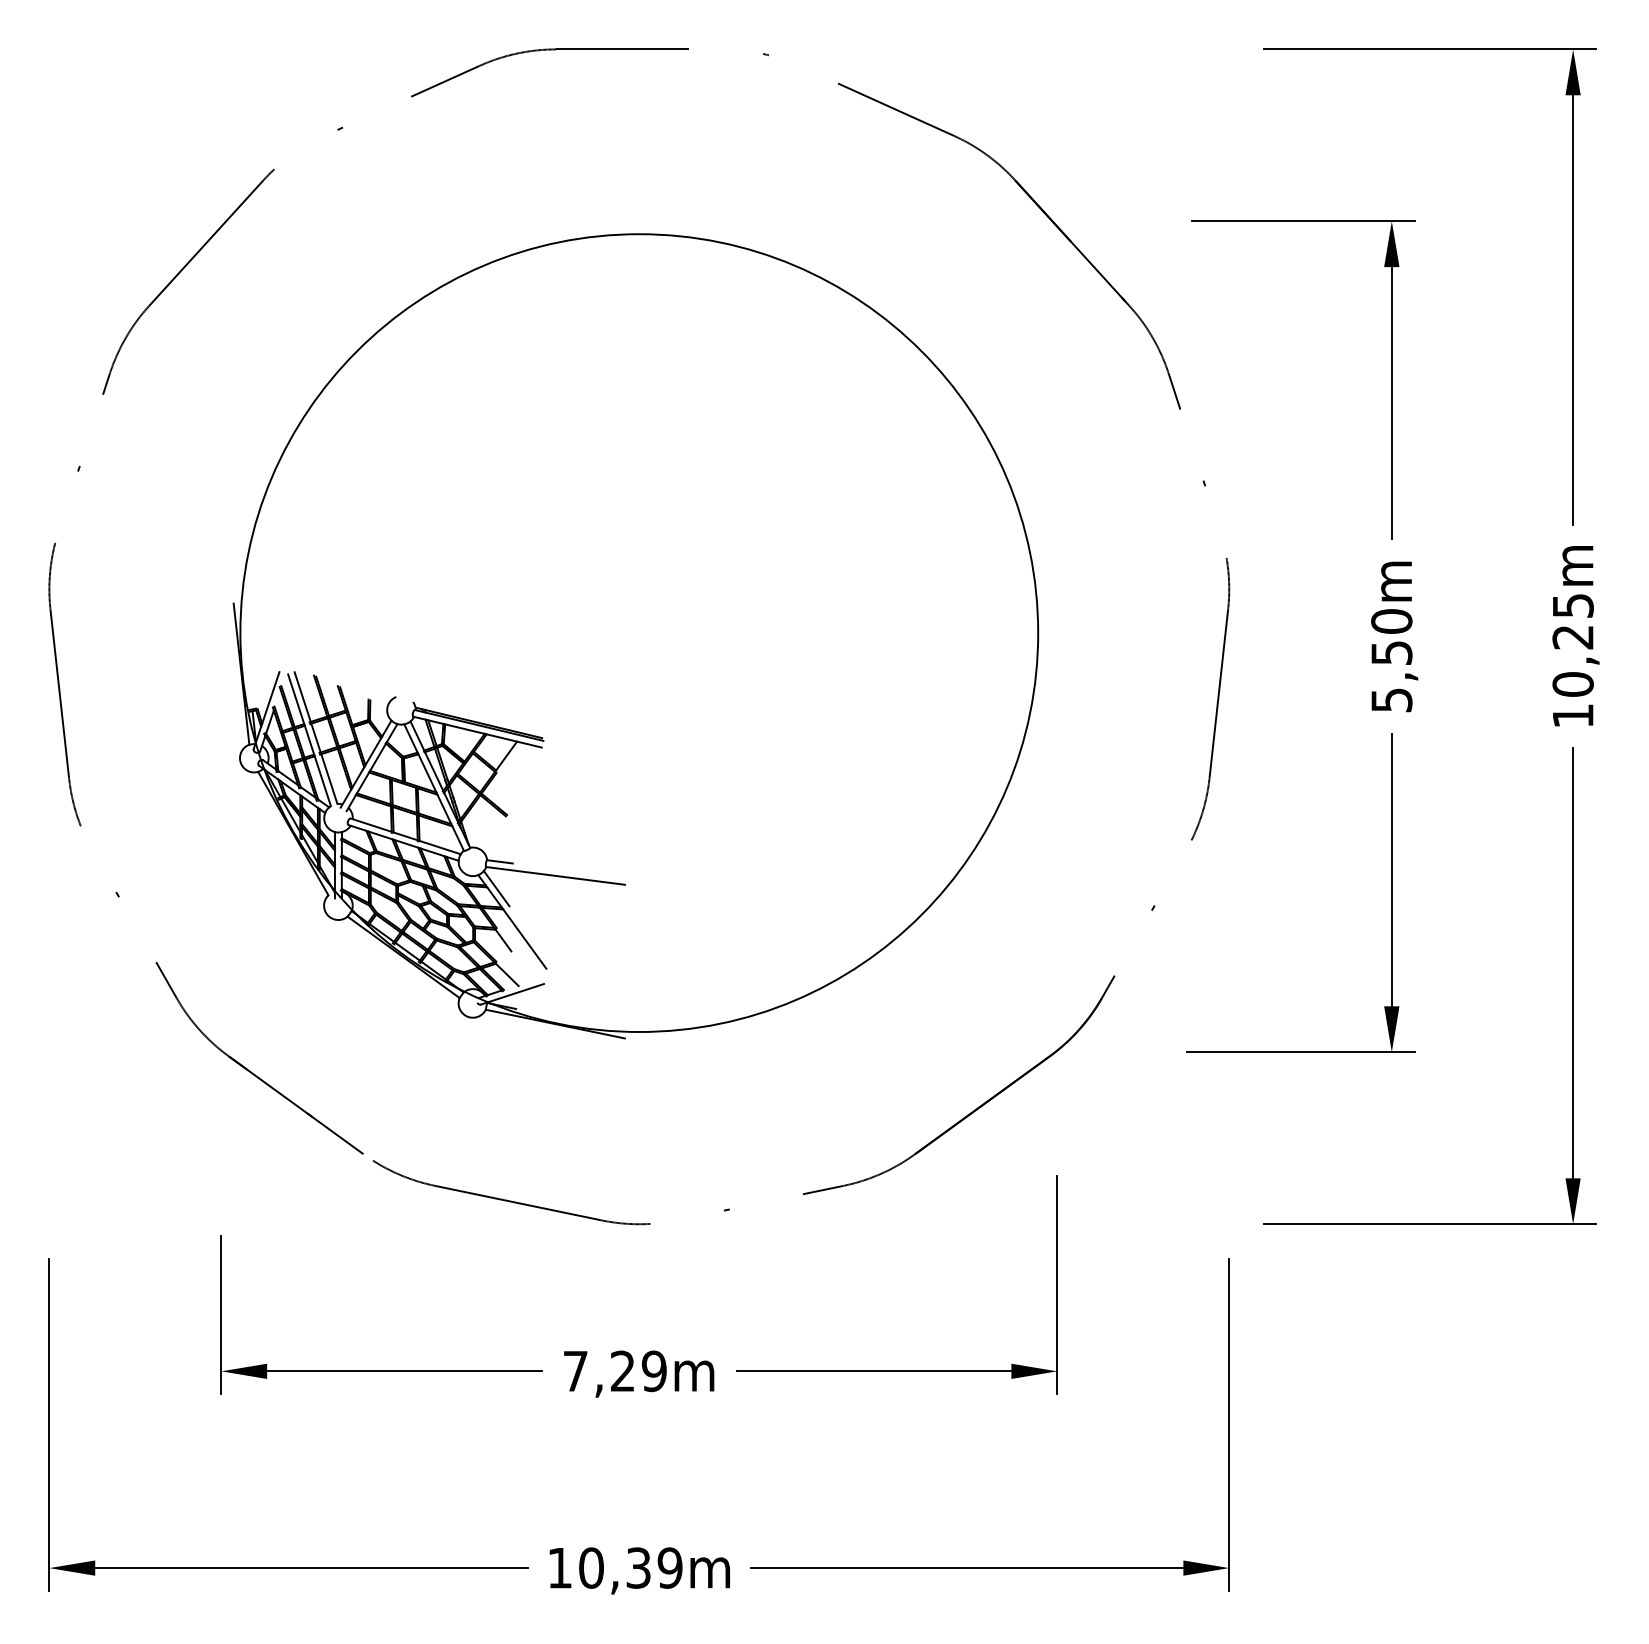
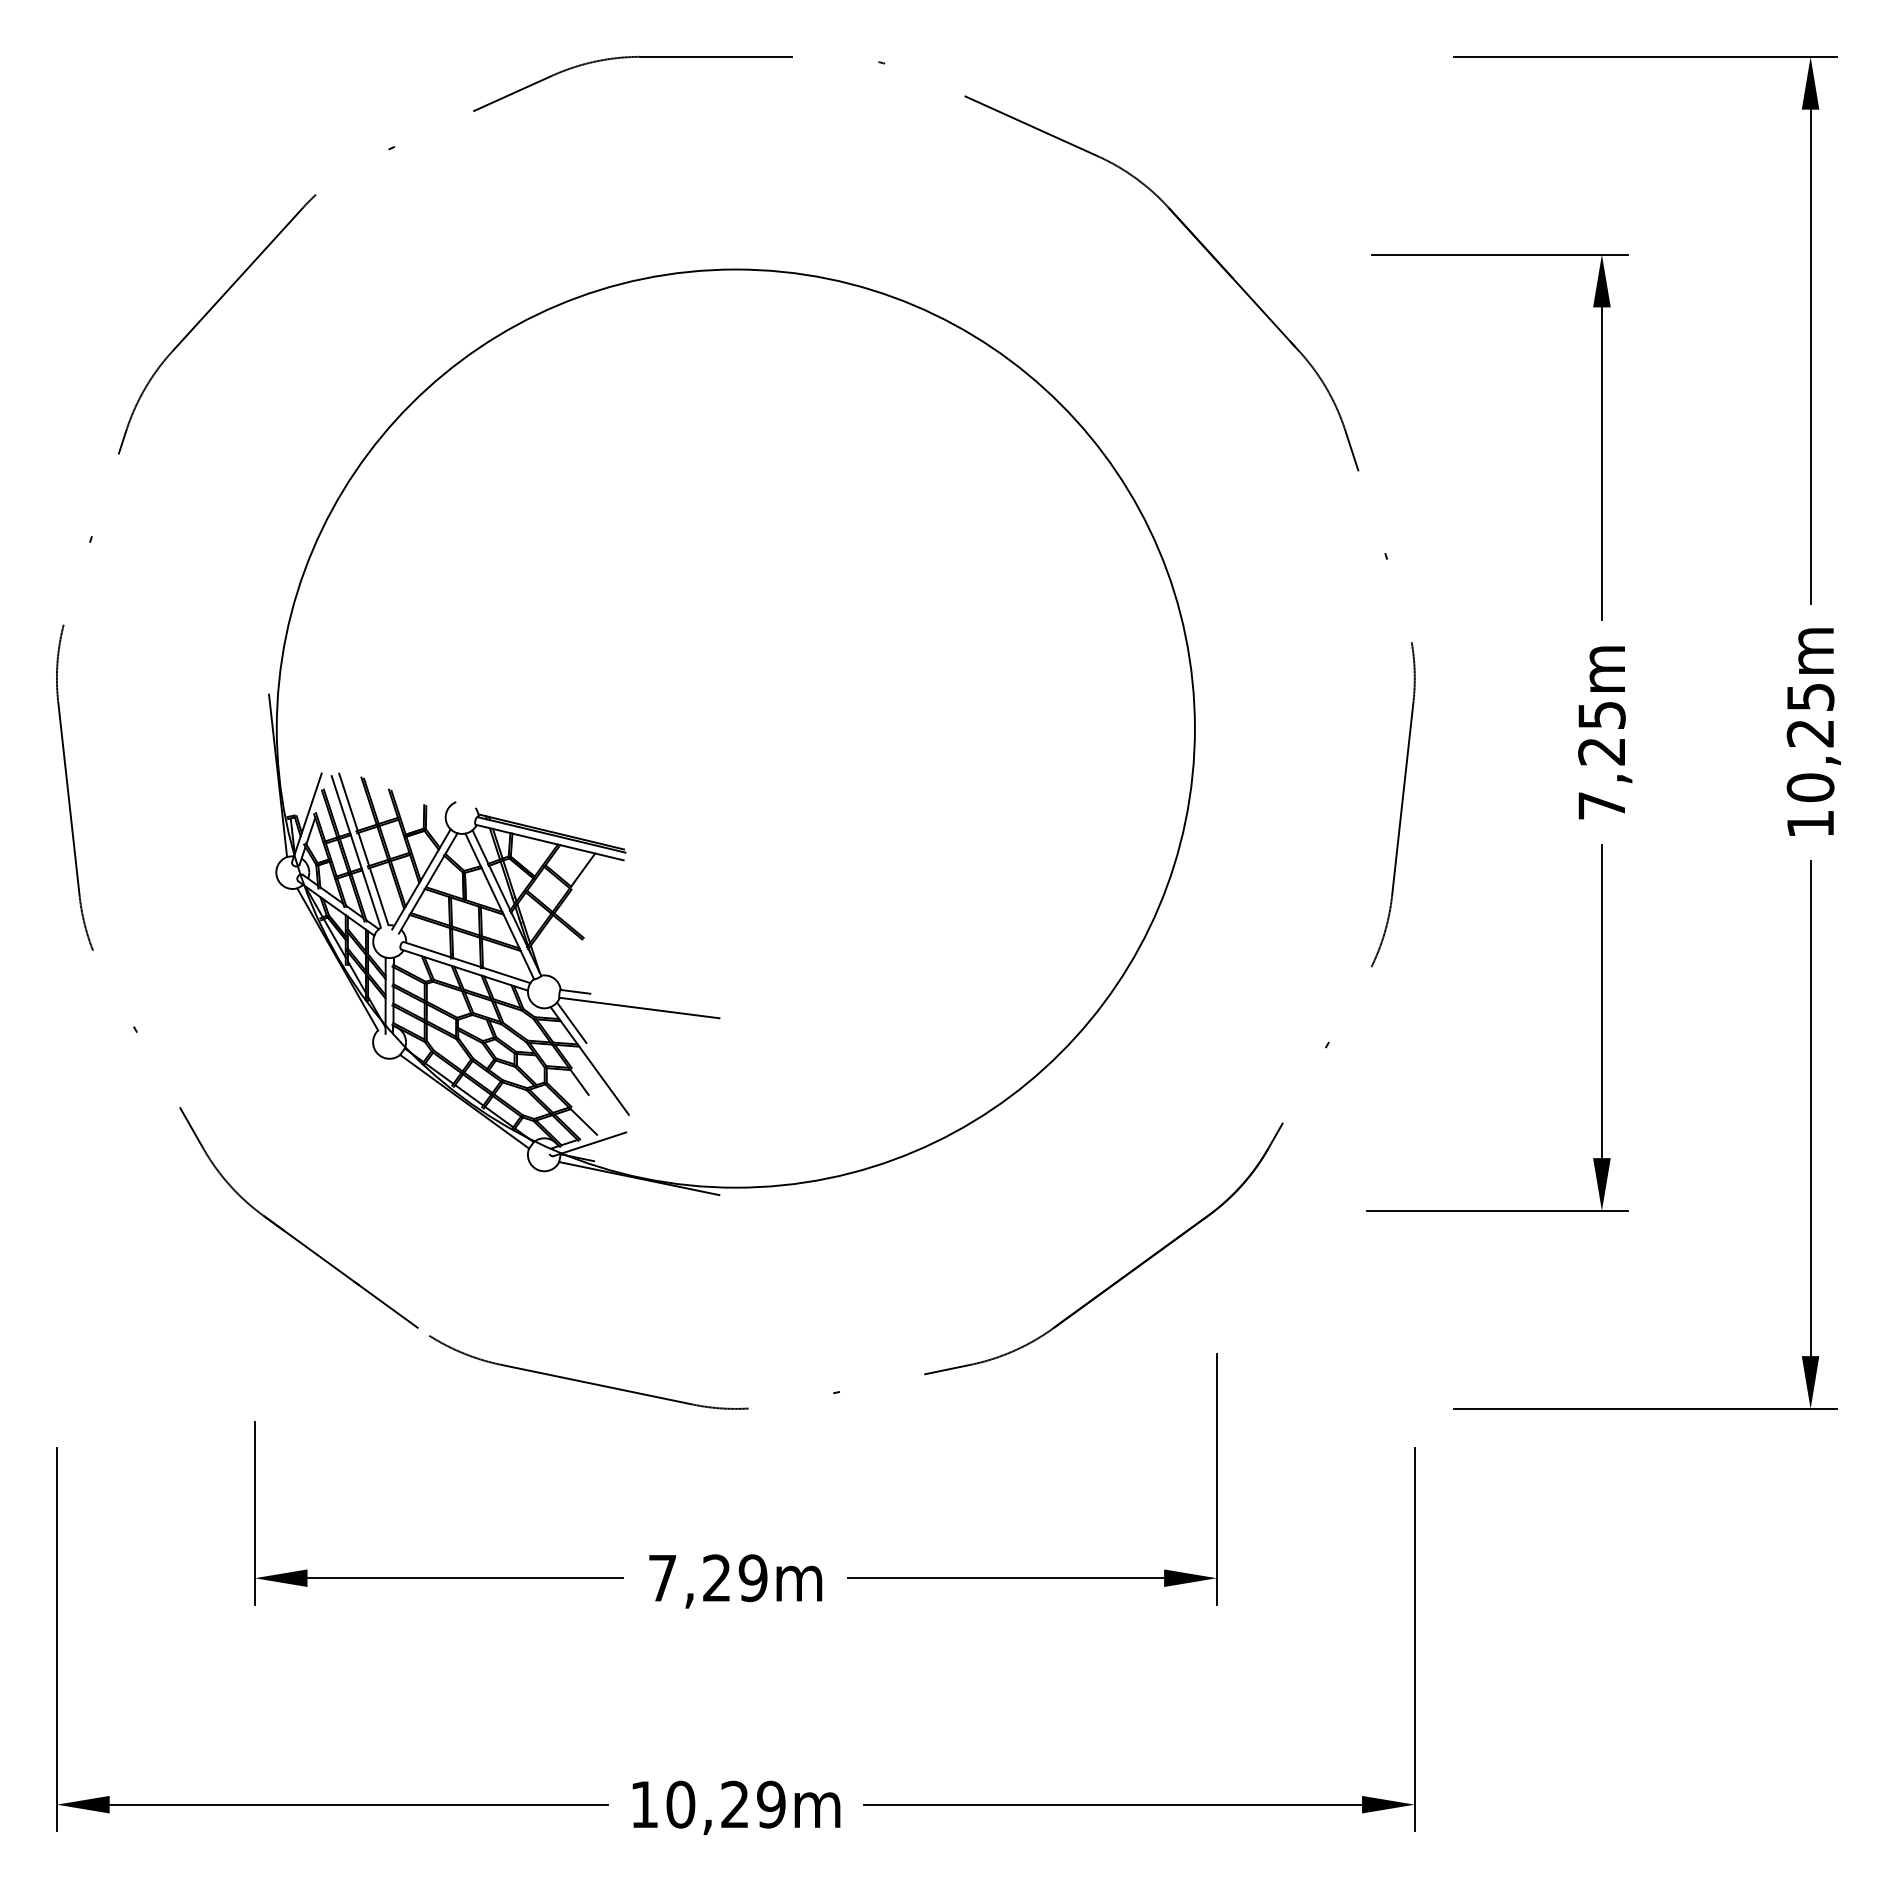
text: (1391, 660) -> (1601, 760), 5,50m -> 7,25m
text: (638, 1567) -> (734, 1804), 10,39m -> 10,29m

